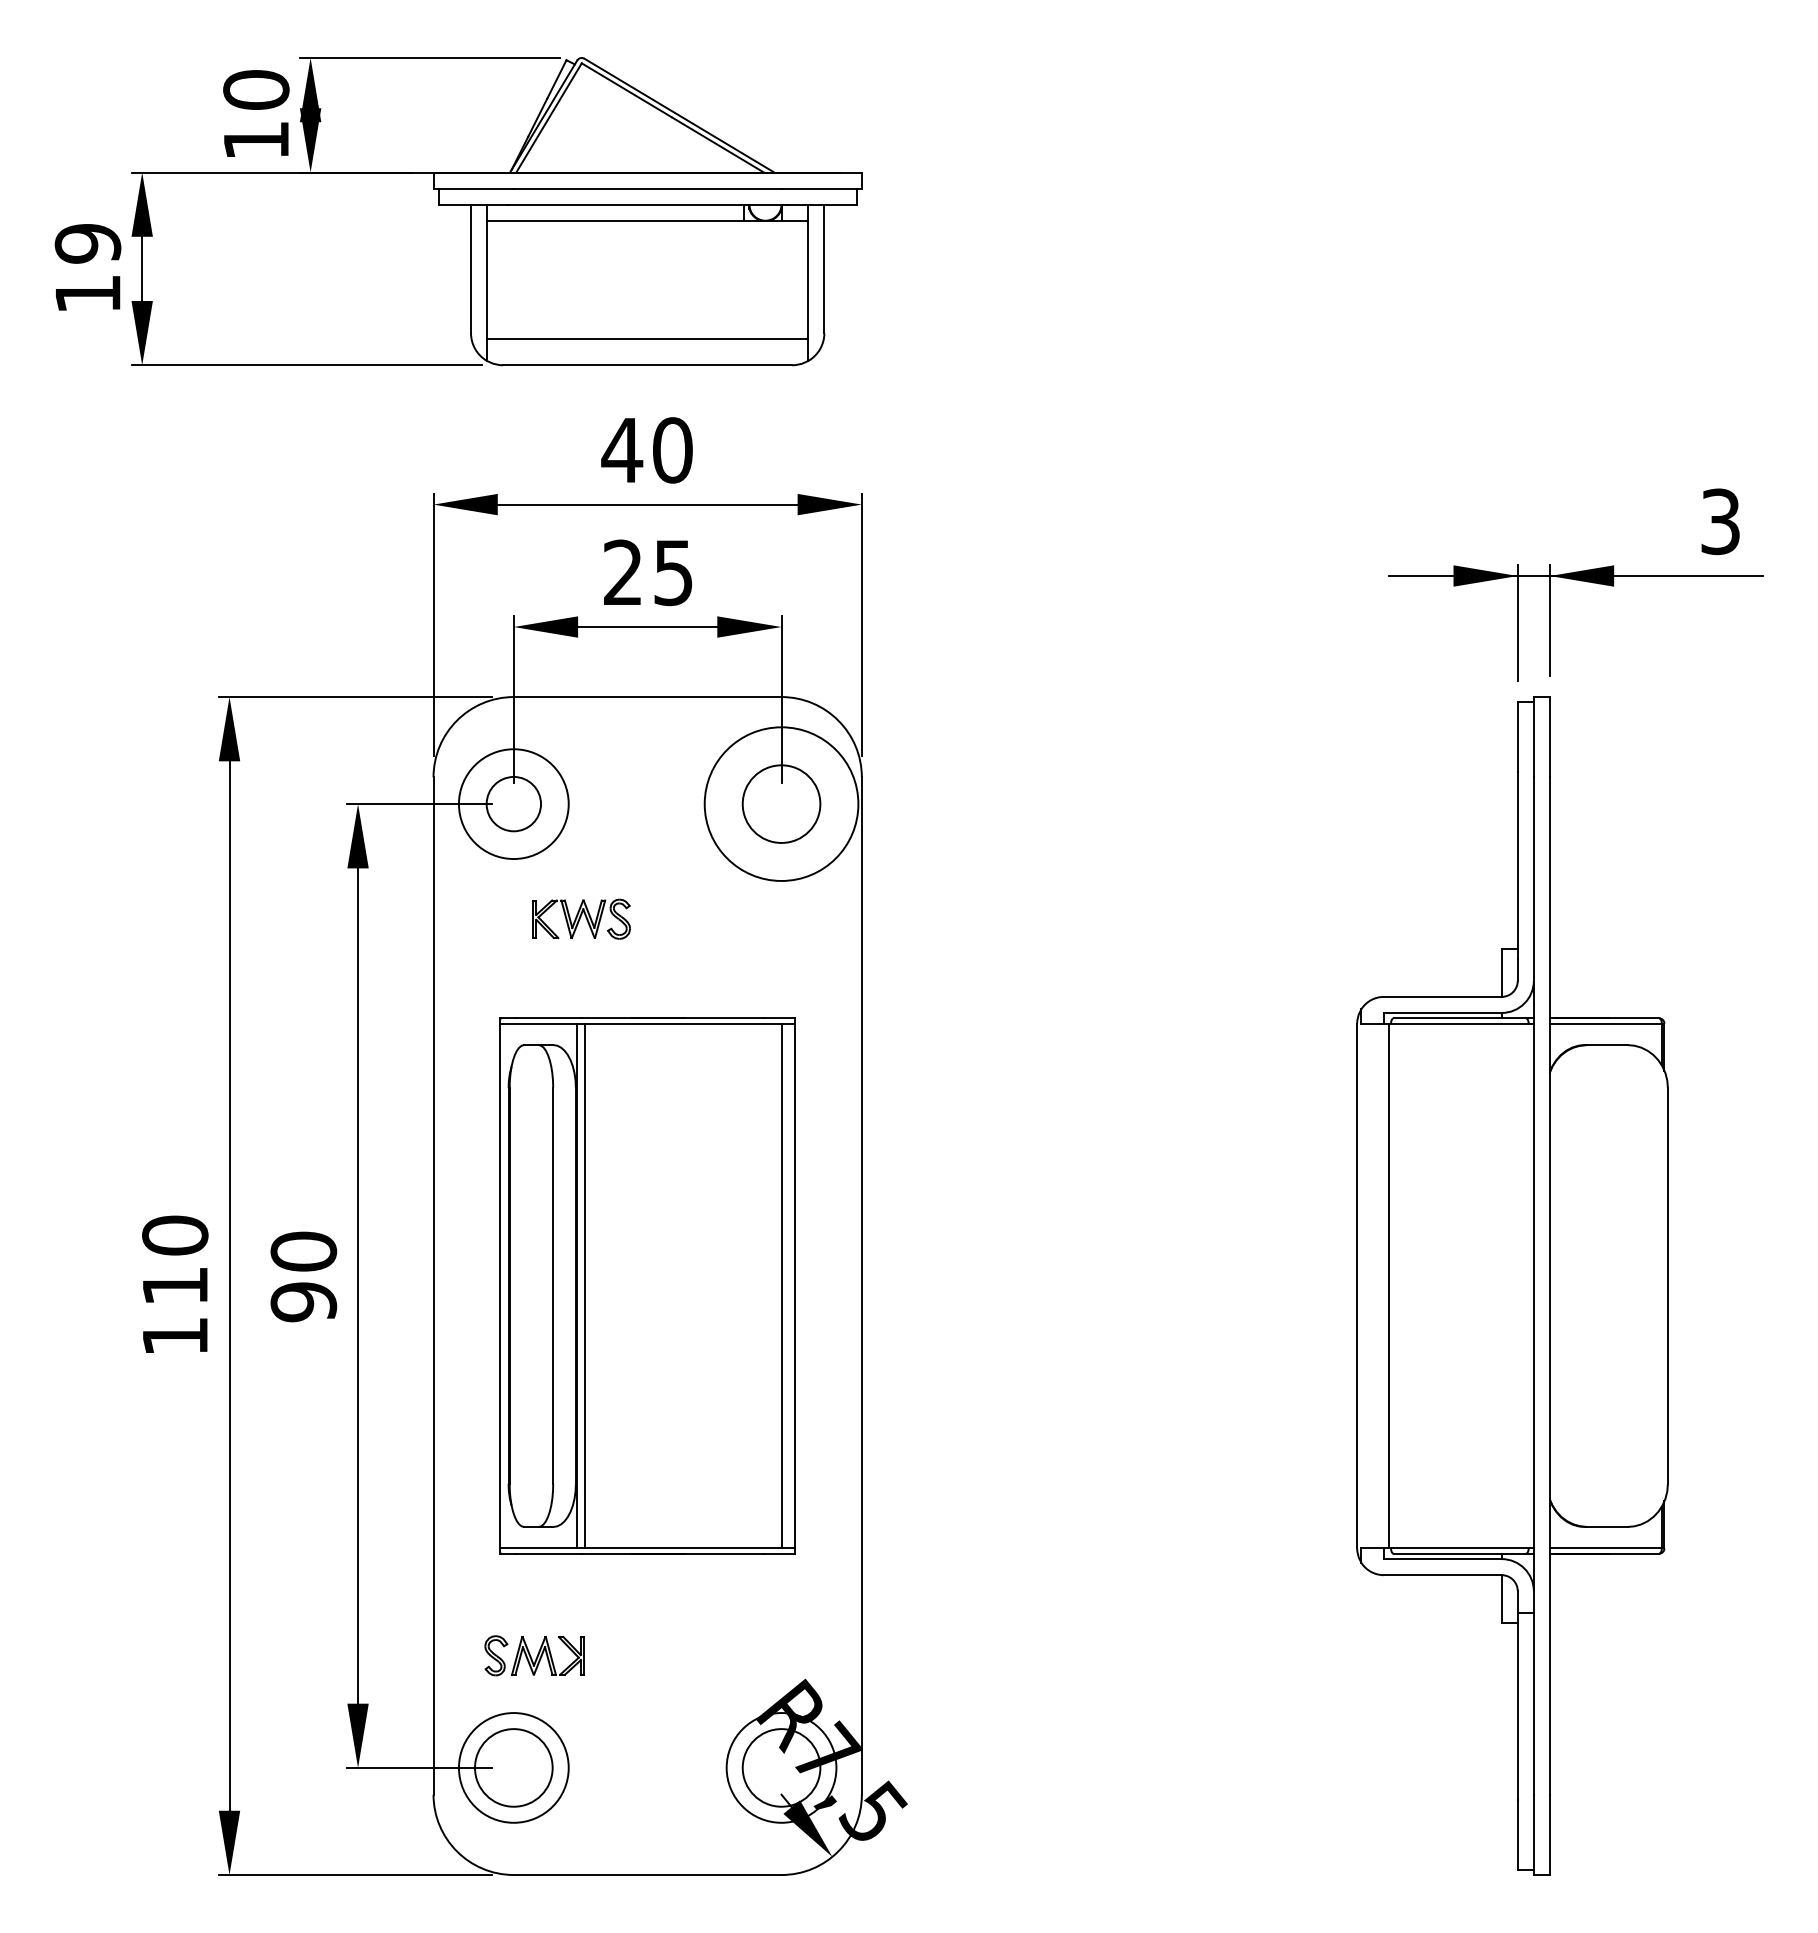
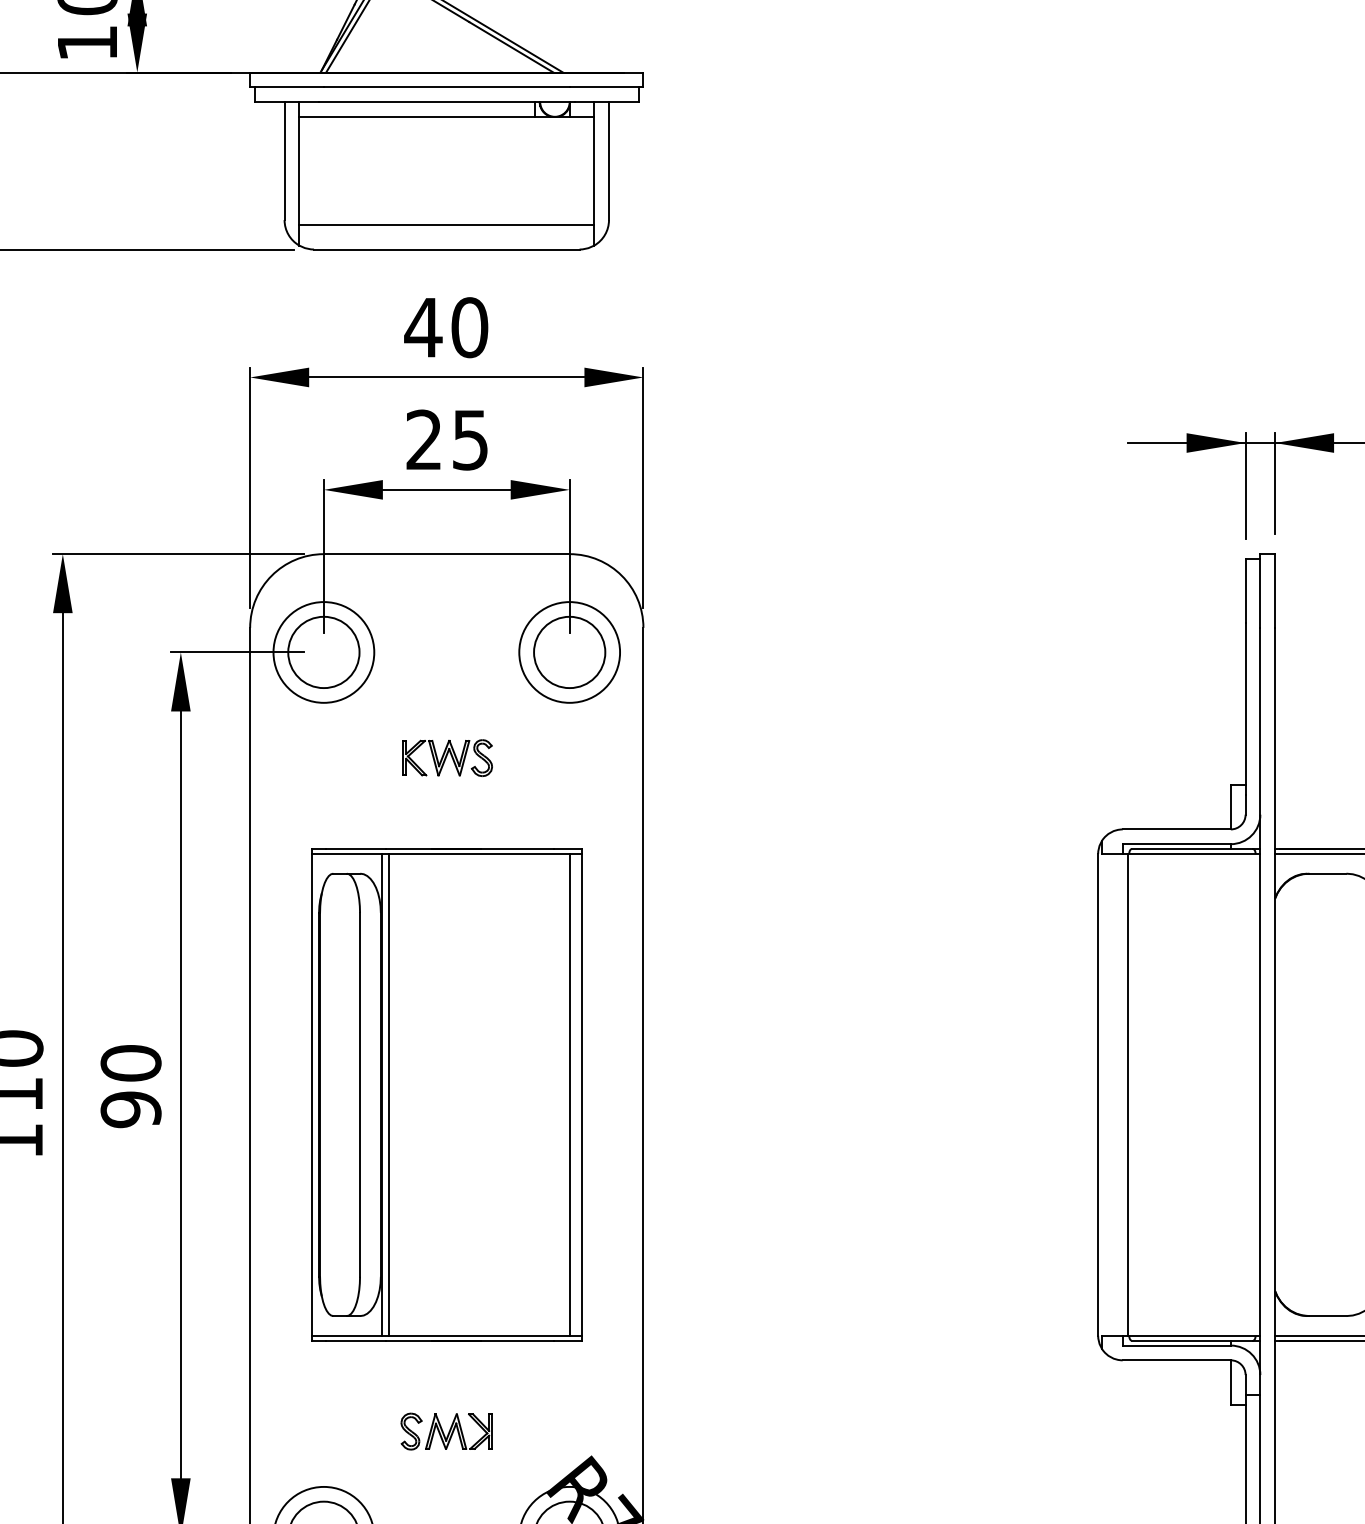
circle: (513, 803) -> (323, 651), size x1.43
circle: (781, 804) -> (569, 652), size x0.71
part: (581, 918) -> (447, 757), moved
part: (534, 1655) -> (446, 1431), moved

